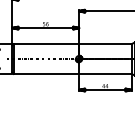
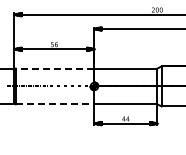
line: (45, 44) -> (54, 68), solid -> dashed
line: (46, 74) -> (55, 104), solid -> dashed

